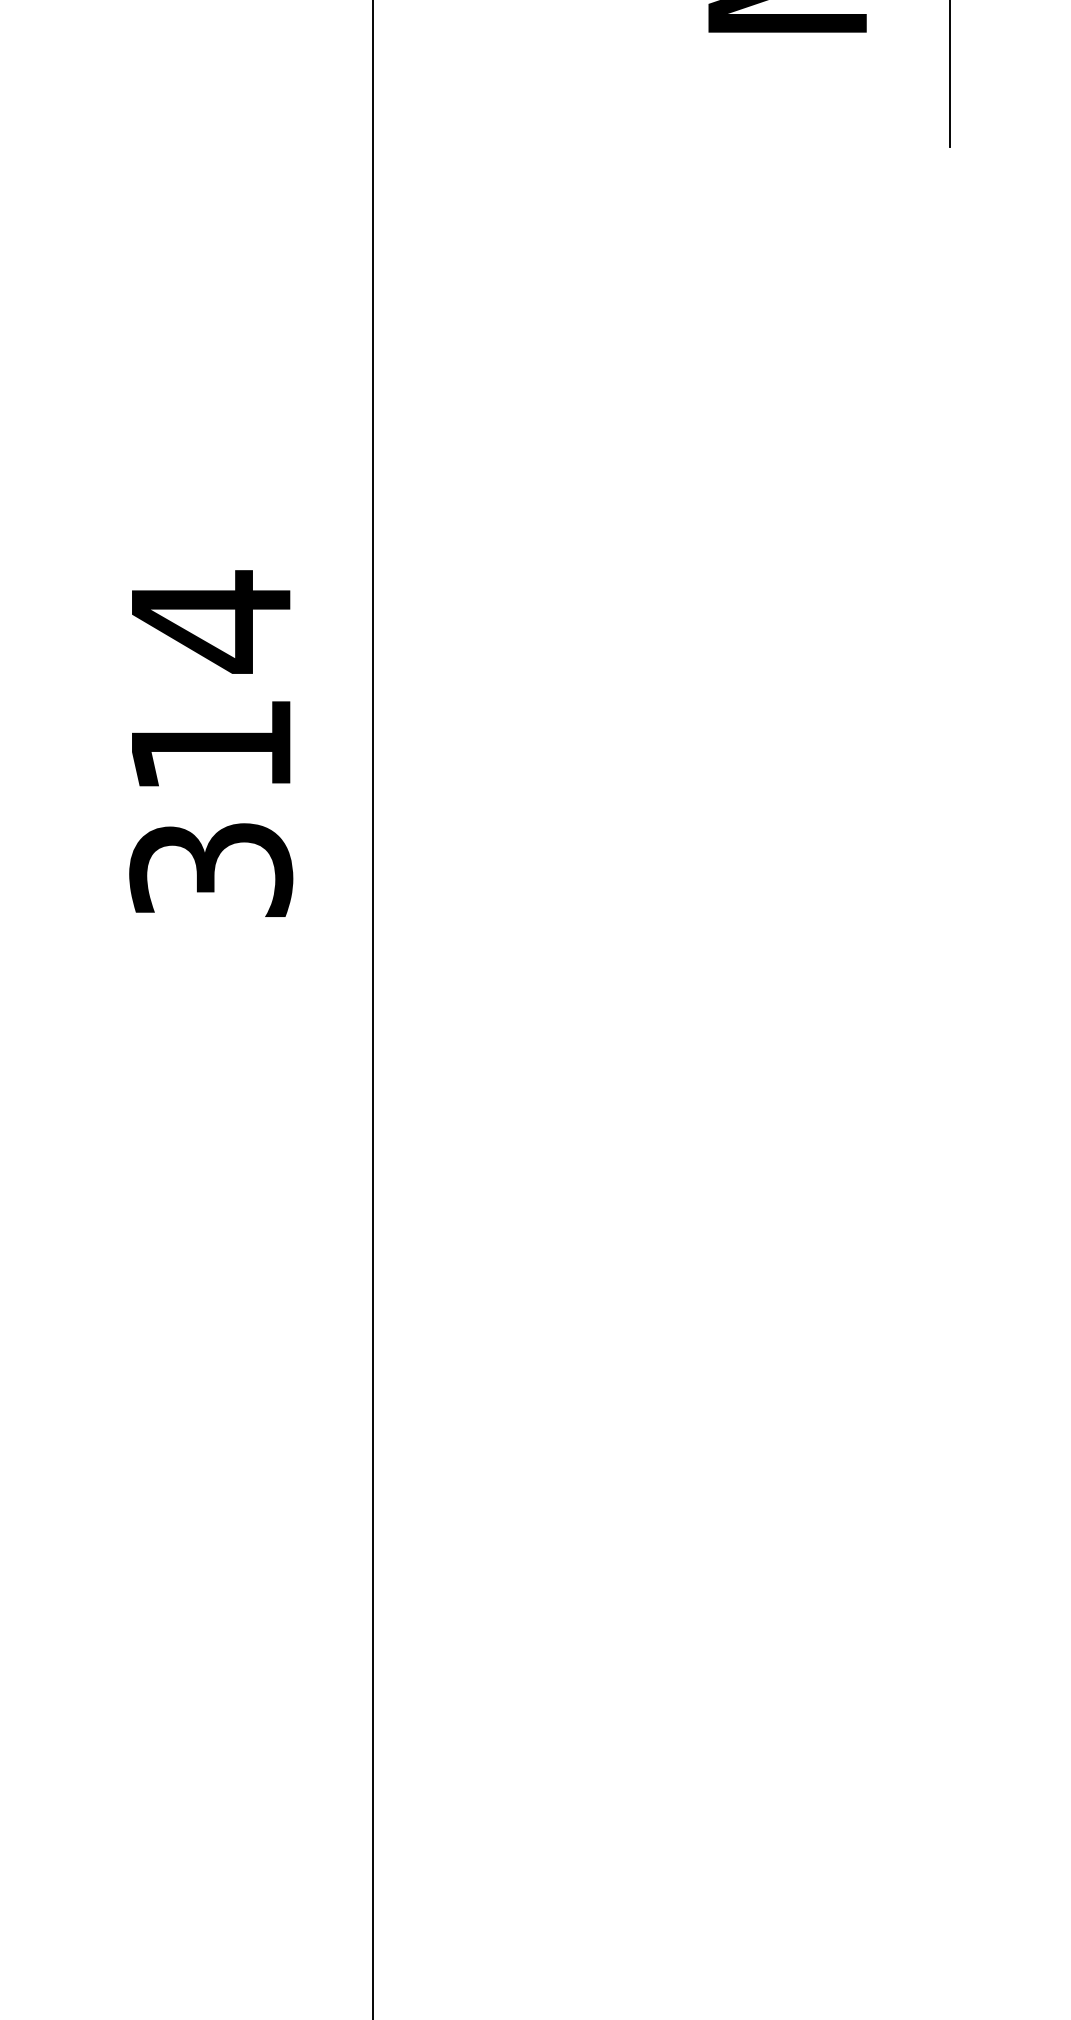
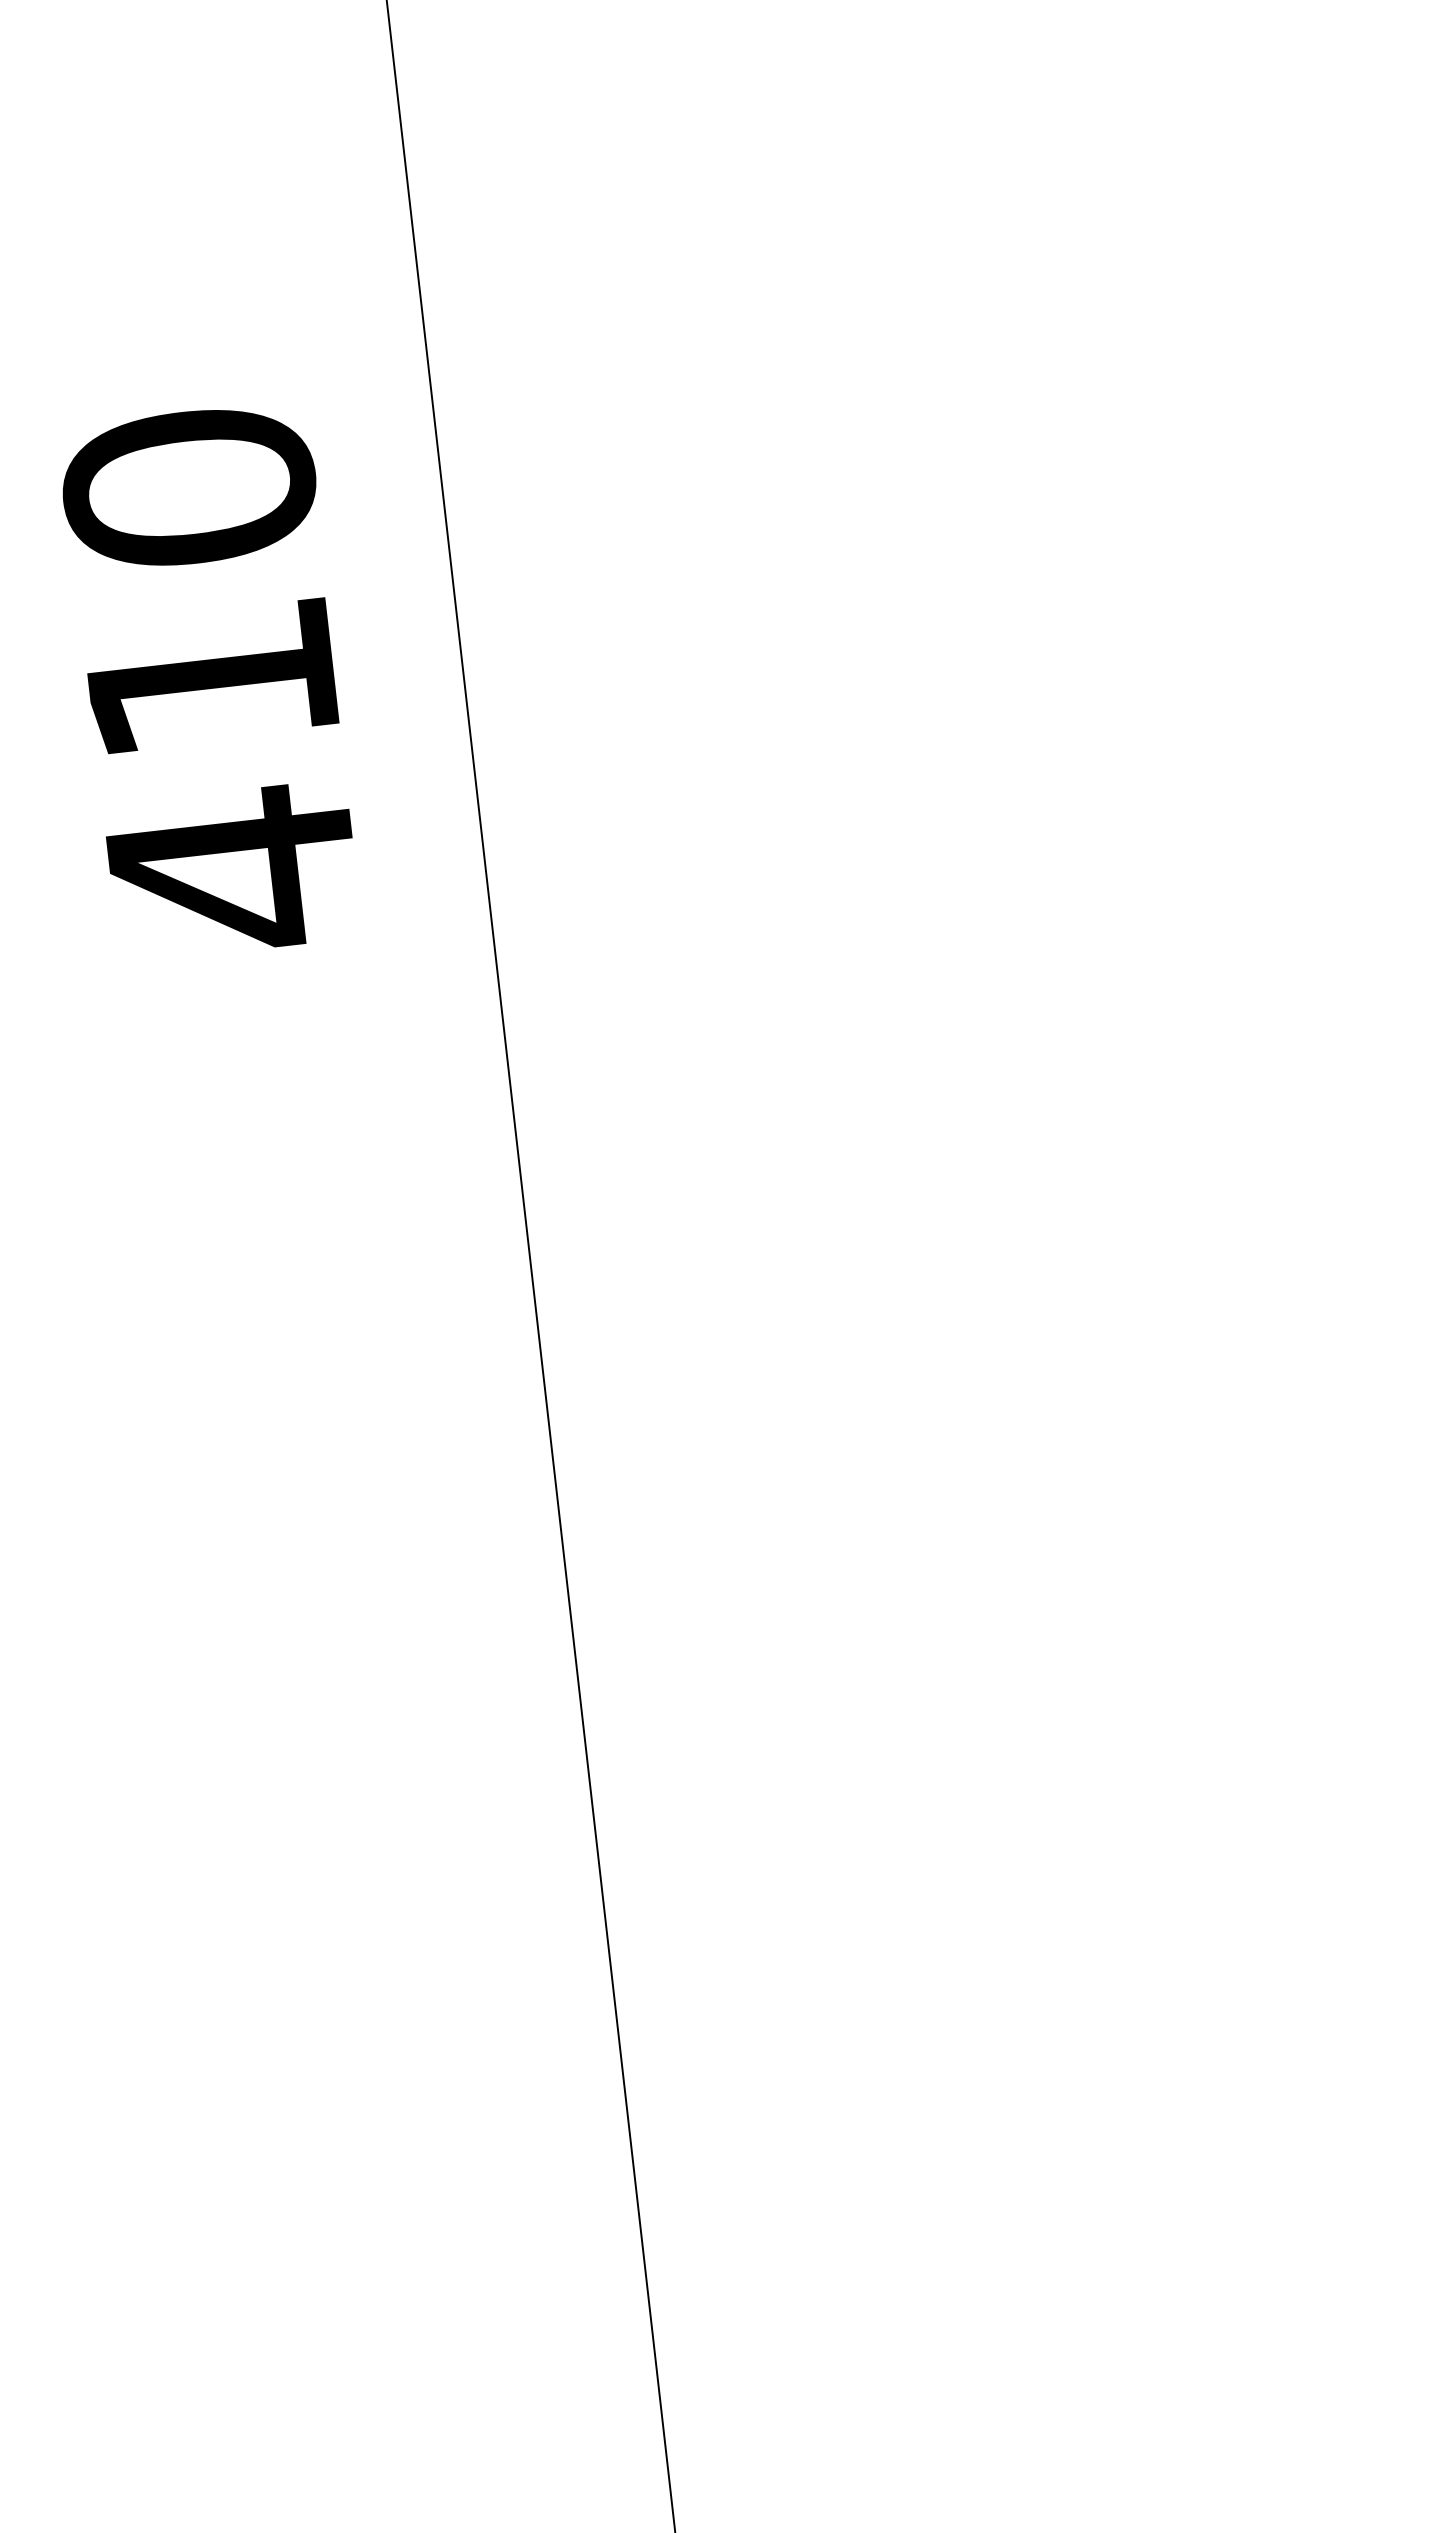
text: (211, 746) -> (211, 680), 314 -> 410

